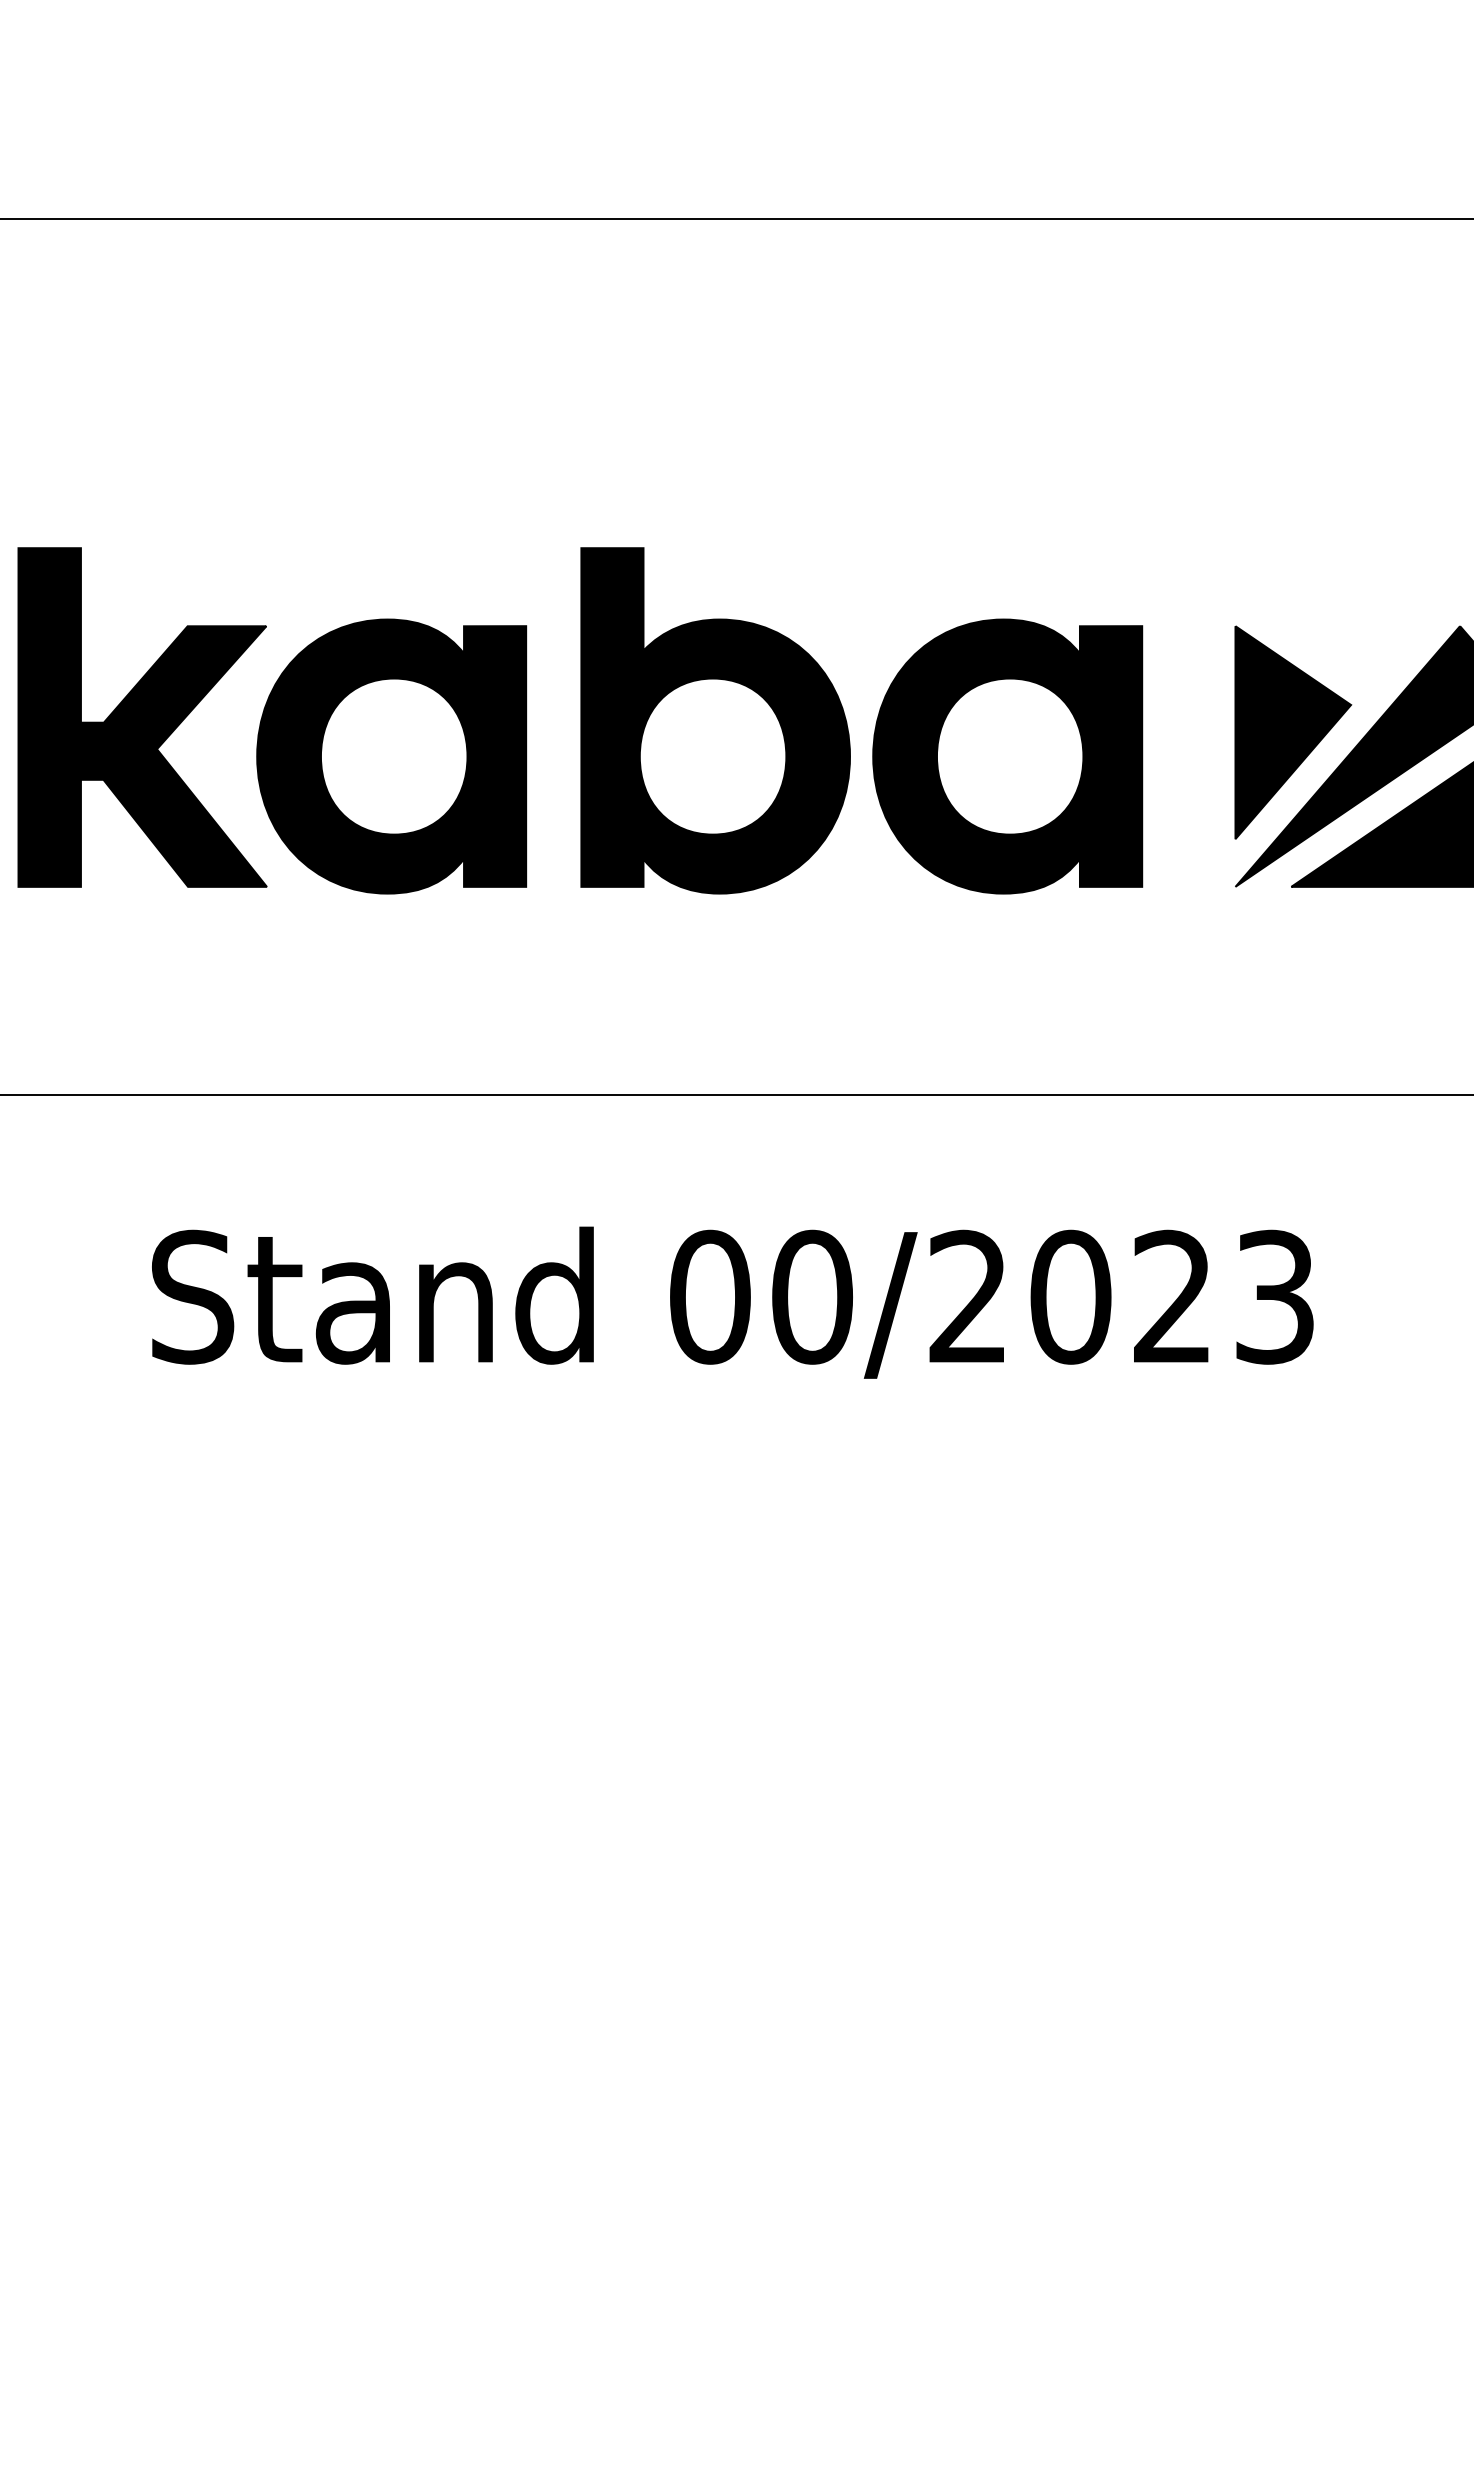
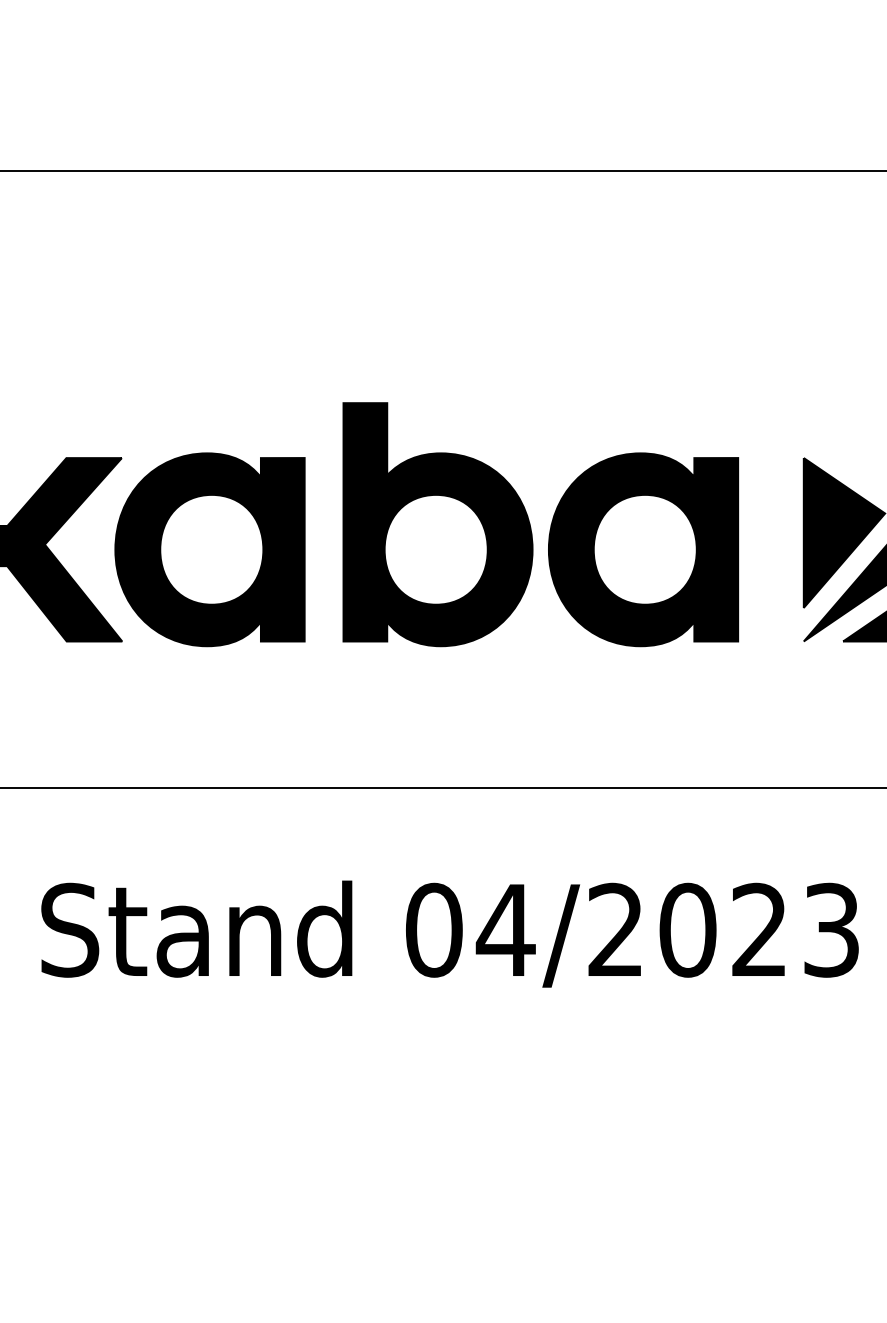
text: (811, 1296) -> (505, 929), 00/2023 -> 04/2023

